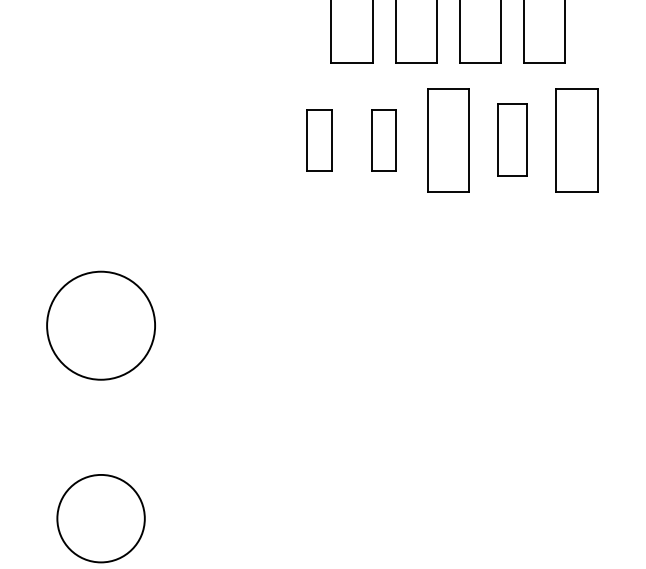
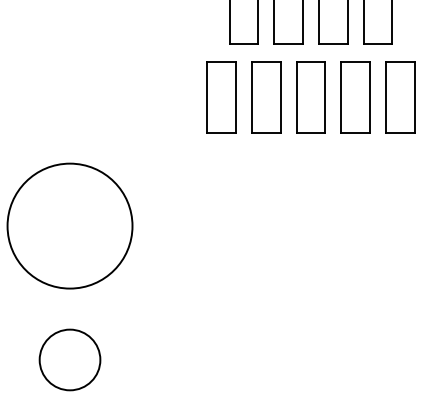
part: (319, 140) -> (221, 97), size x1.67
part: (384, 140) -> (266, 97), size x1.67
part: (512, 140) -> (355, 97), size x1.43
circle: (100, 324) -> (69, 225), size x1.67

